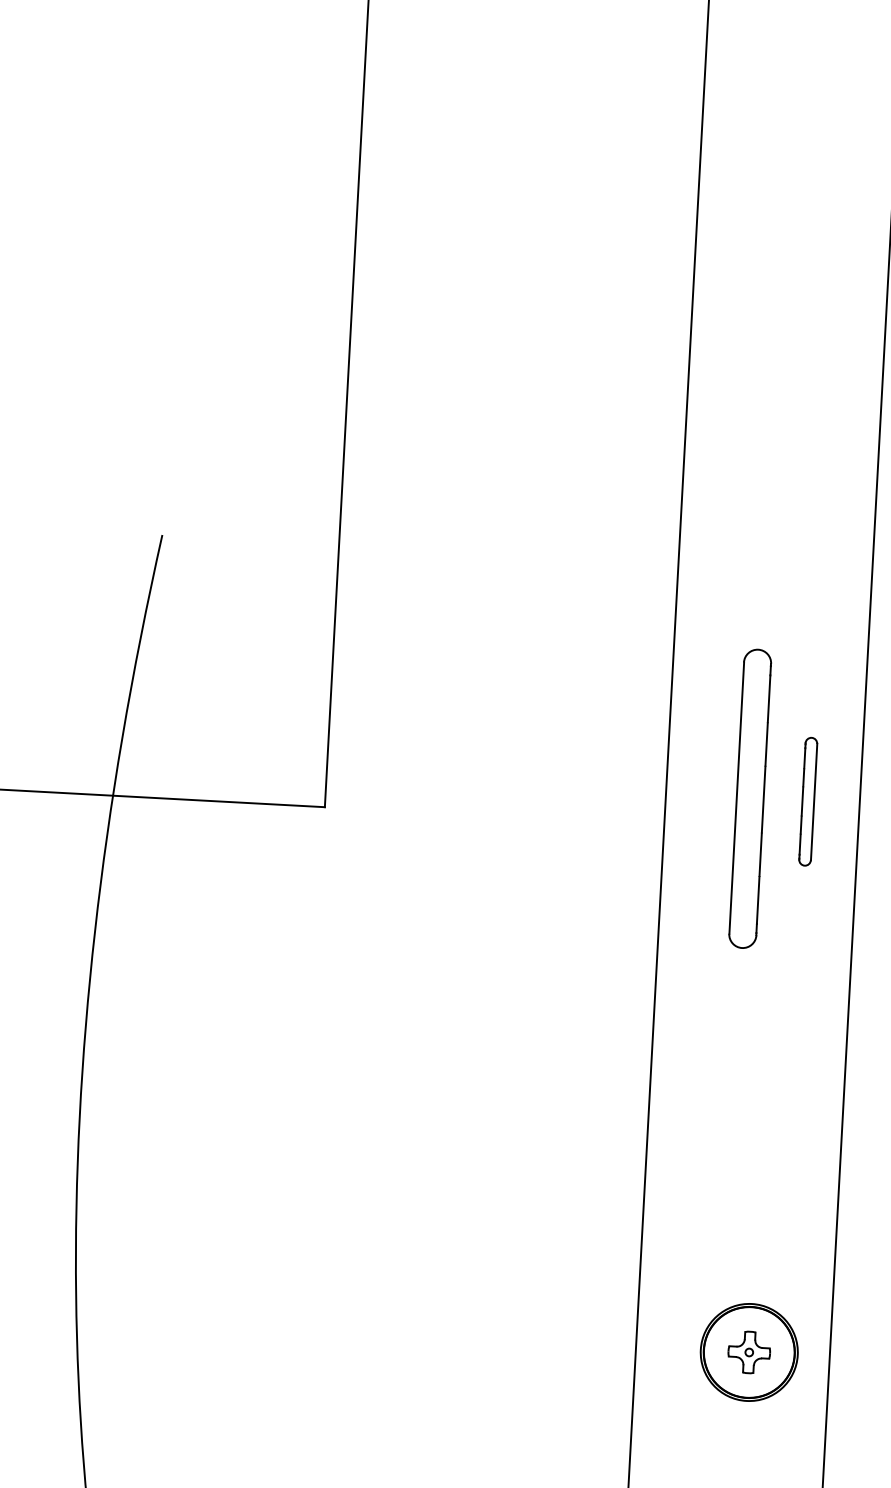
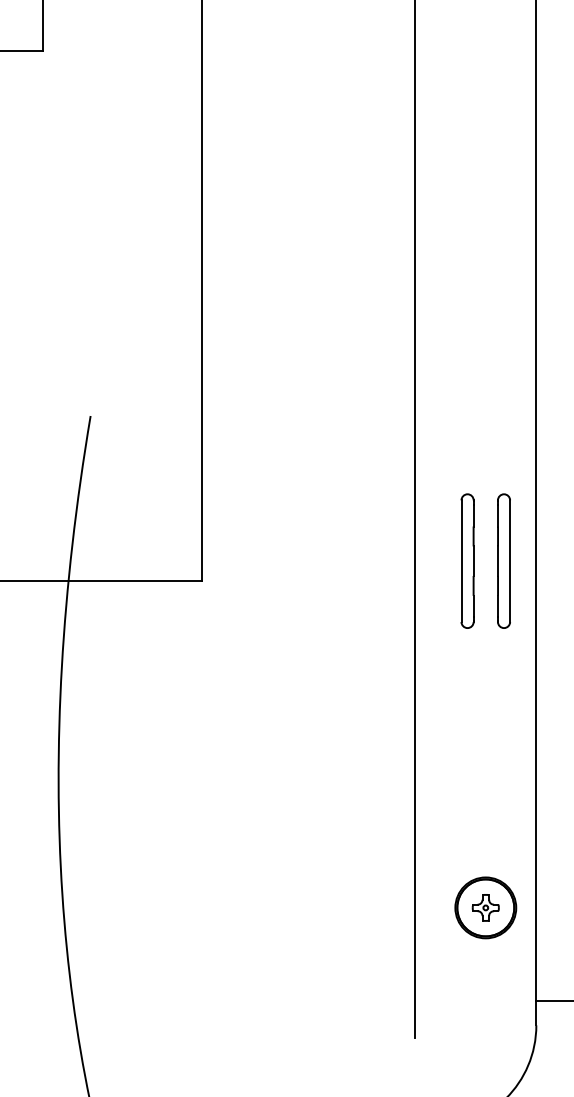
part: (750, 797) -> (467, 560), size x0.71
part: (807, 800) -> (503, 560), size x1.67

